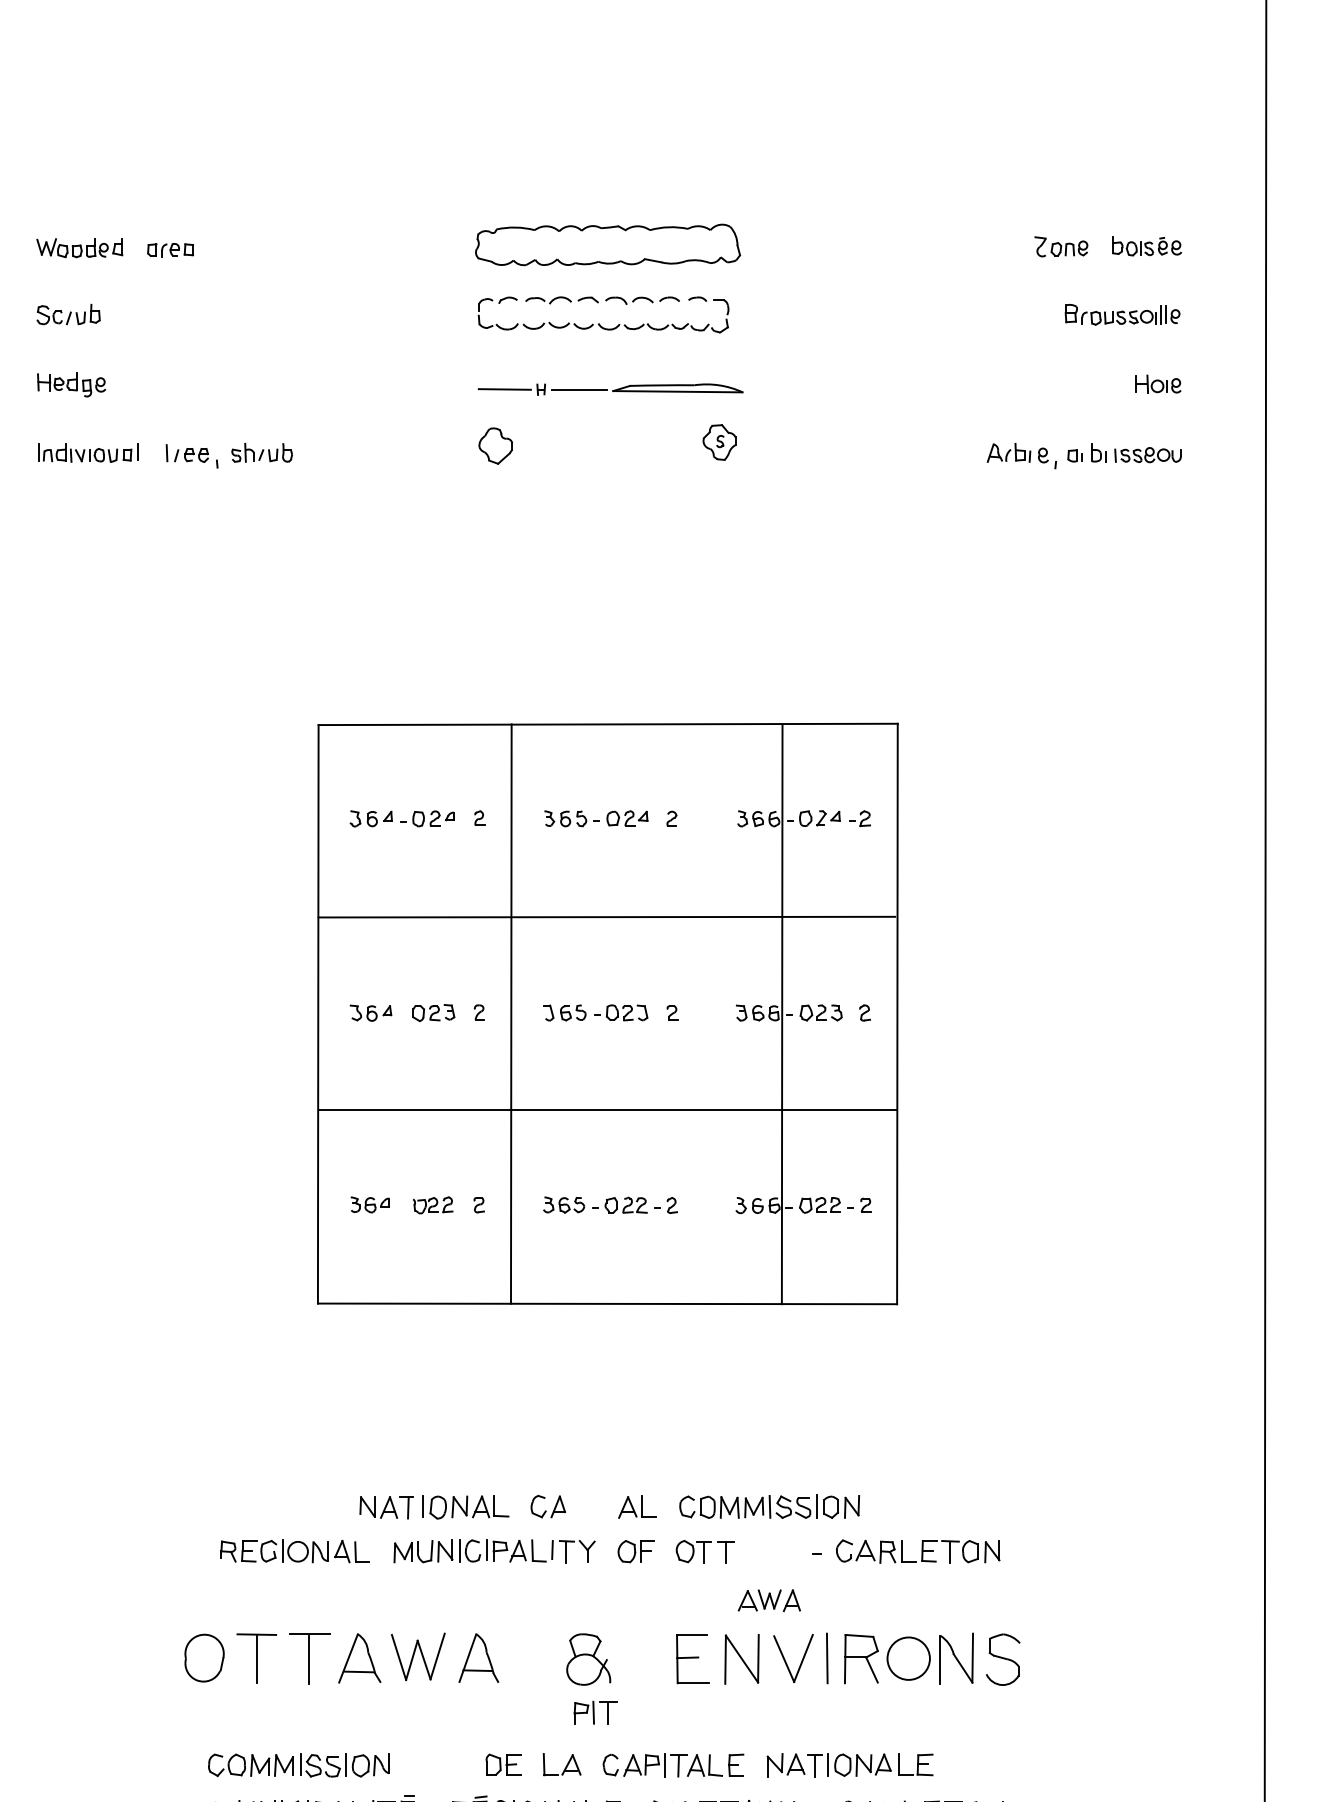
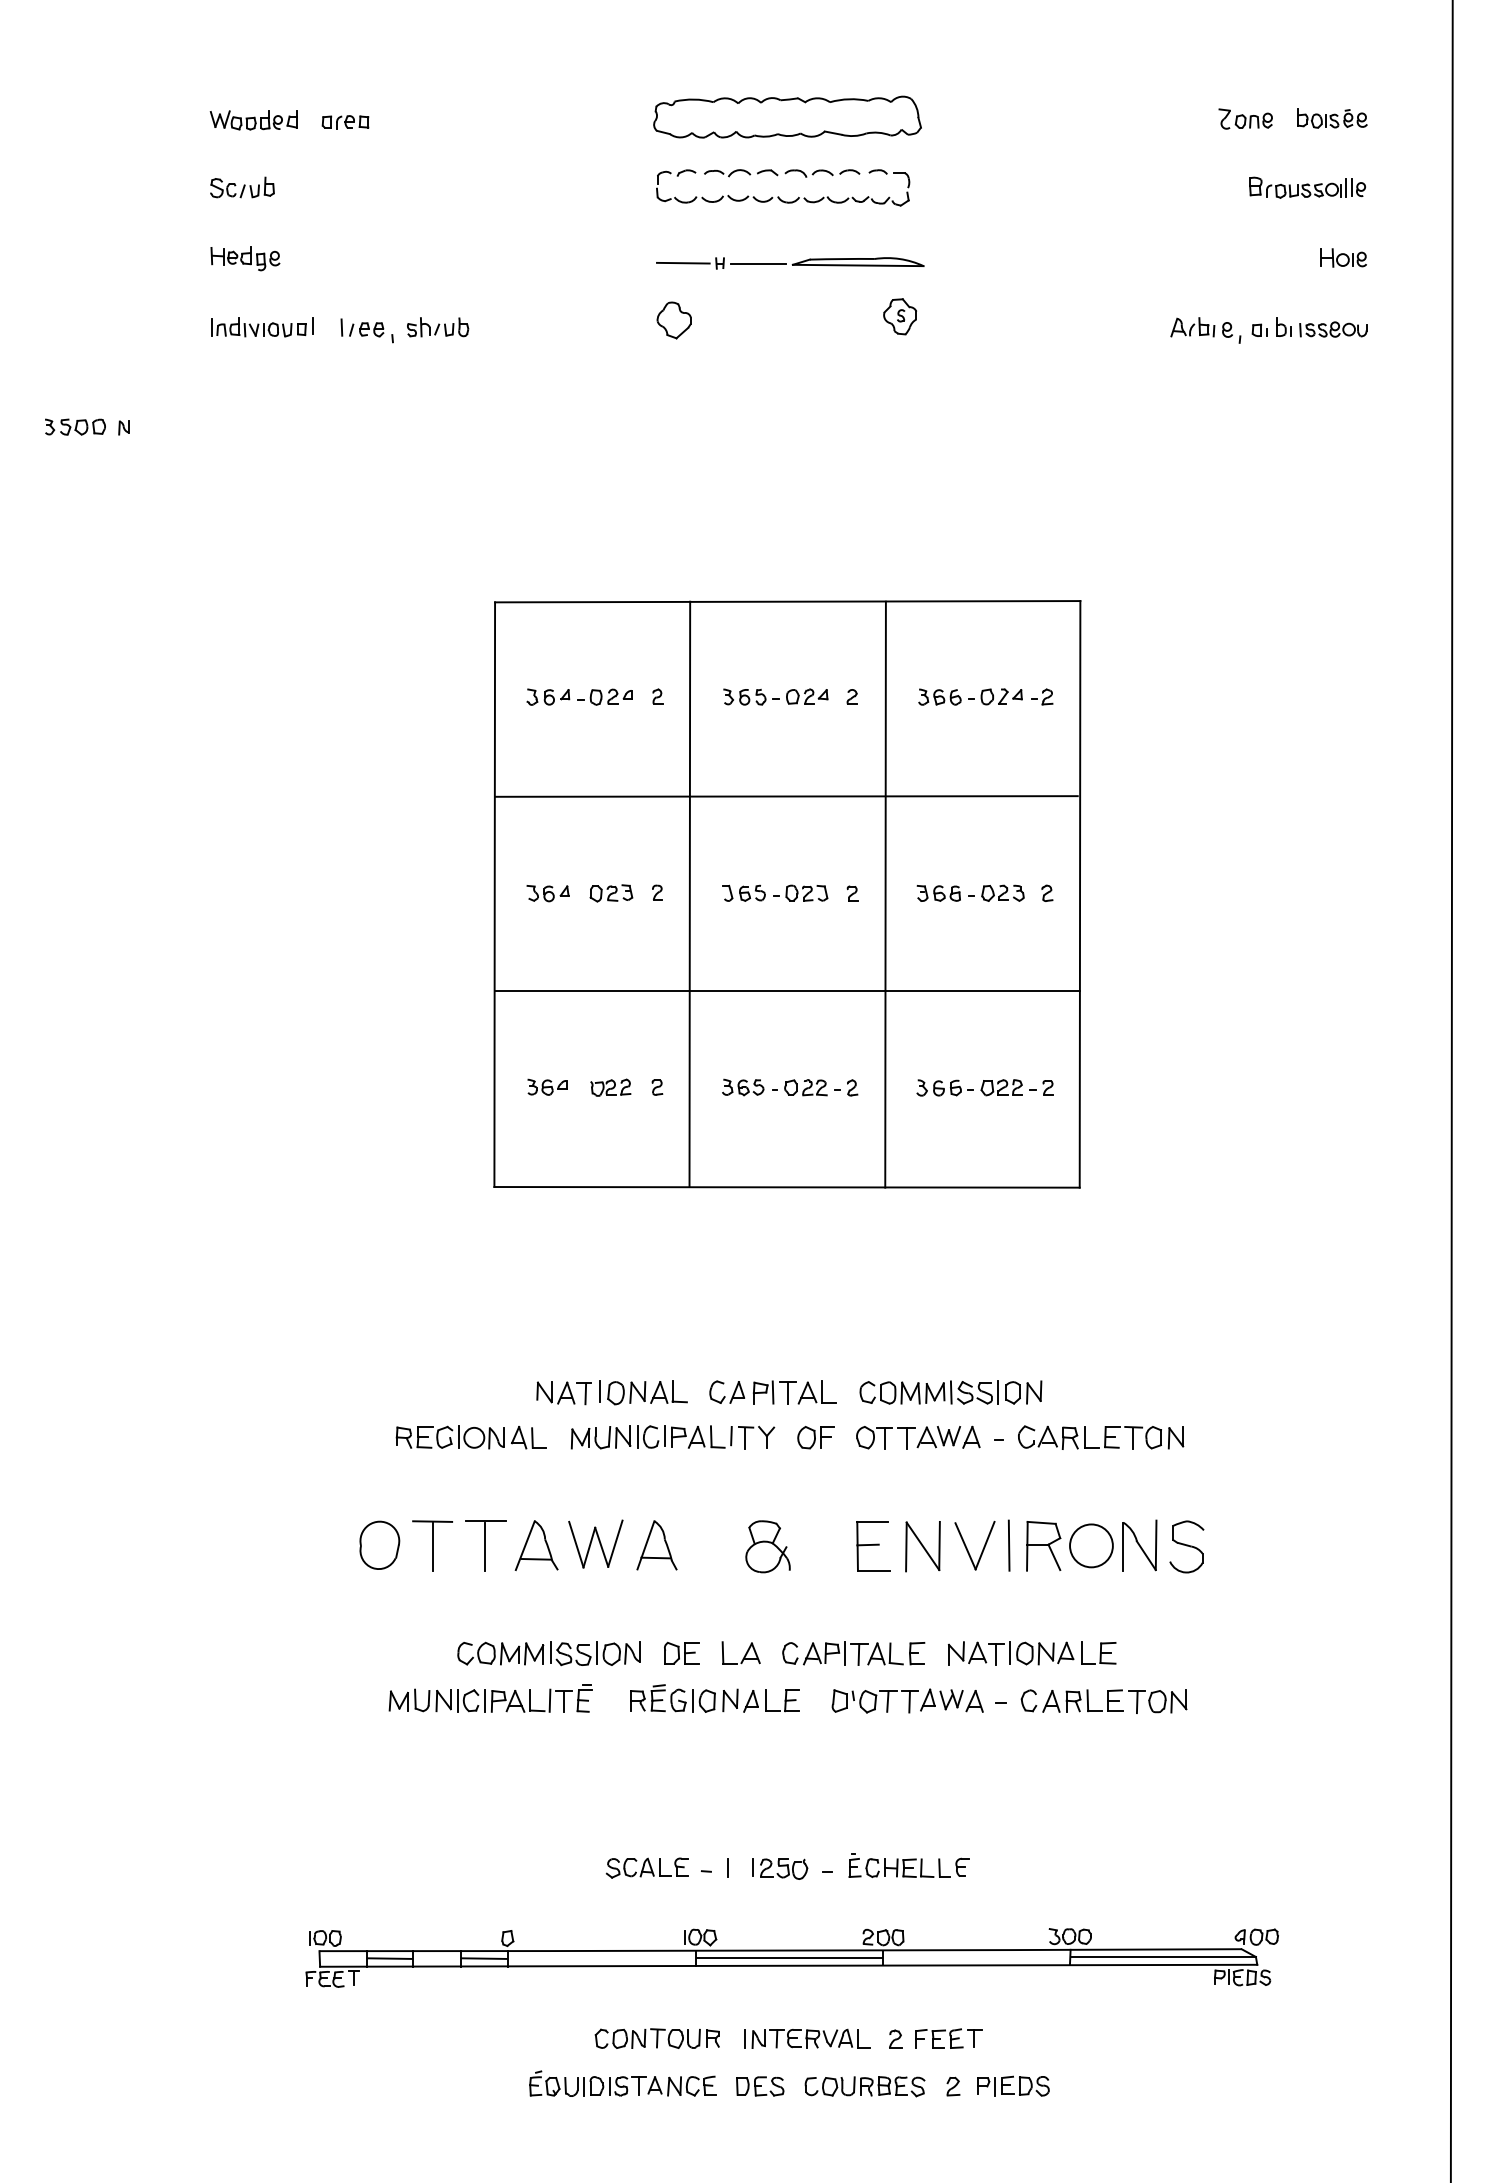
line: (782, 1014) -> (885, 894), moved
part: (769, 1599) -> (948, 1436), moved
part: (595, 1712) -> (774, 1392), moved
part: (298, 1765) -> (548, 1653), moved

